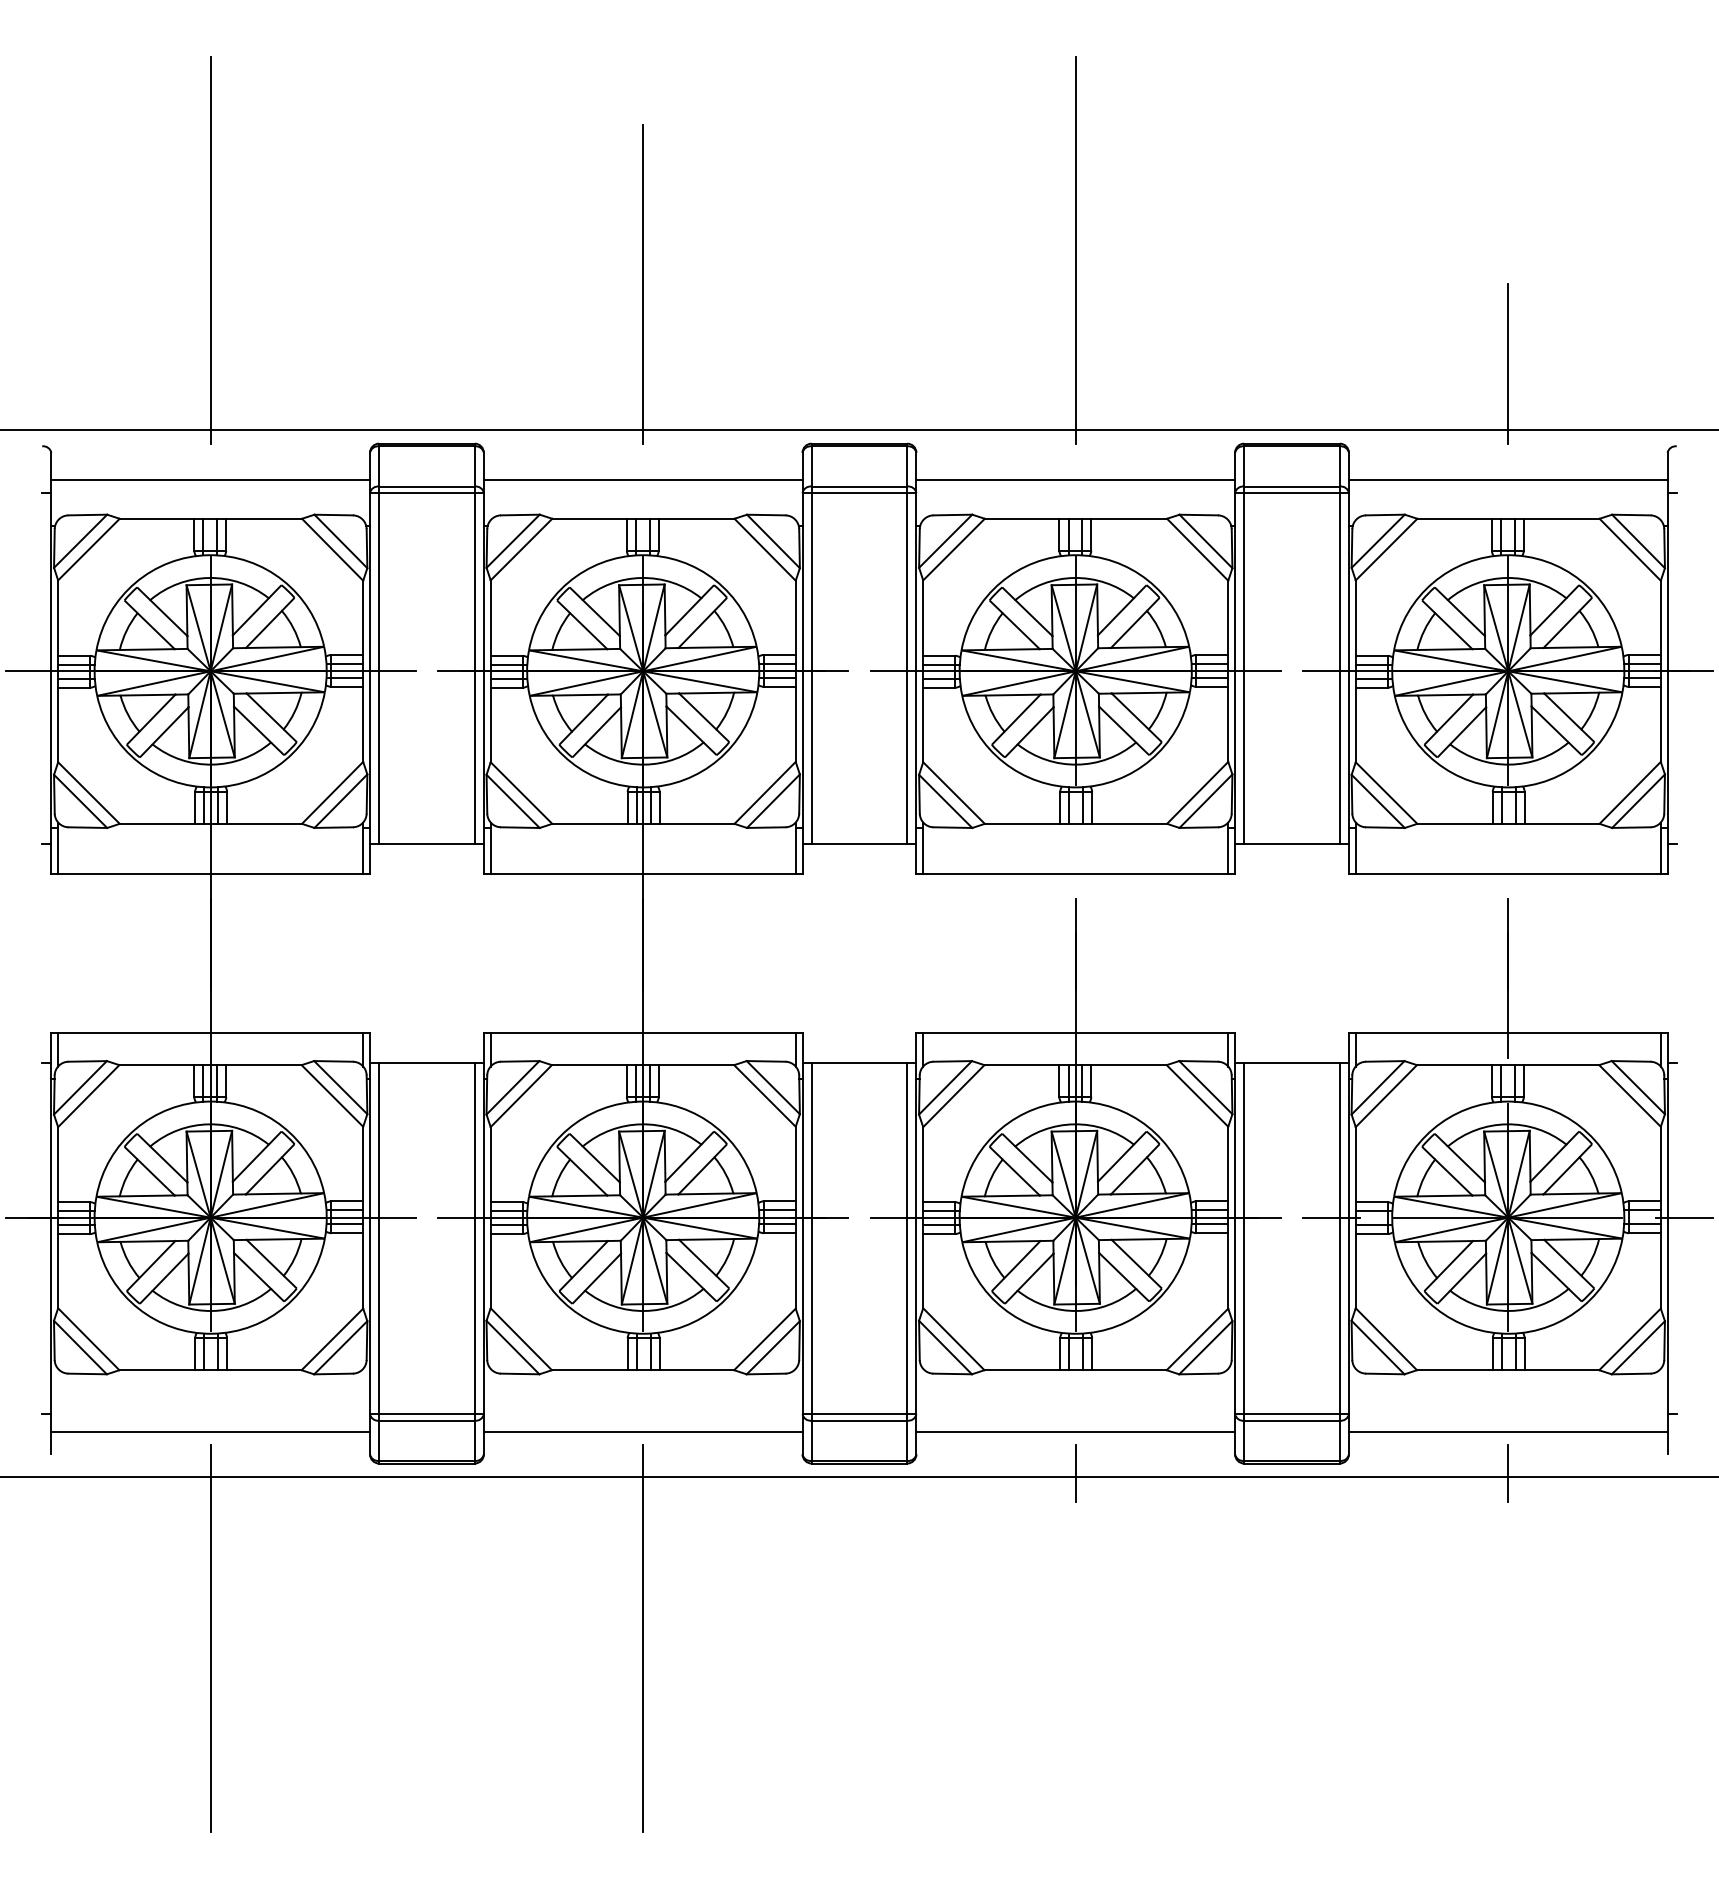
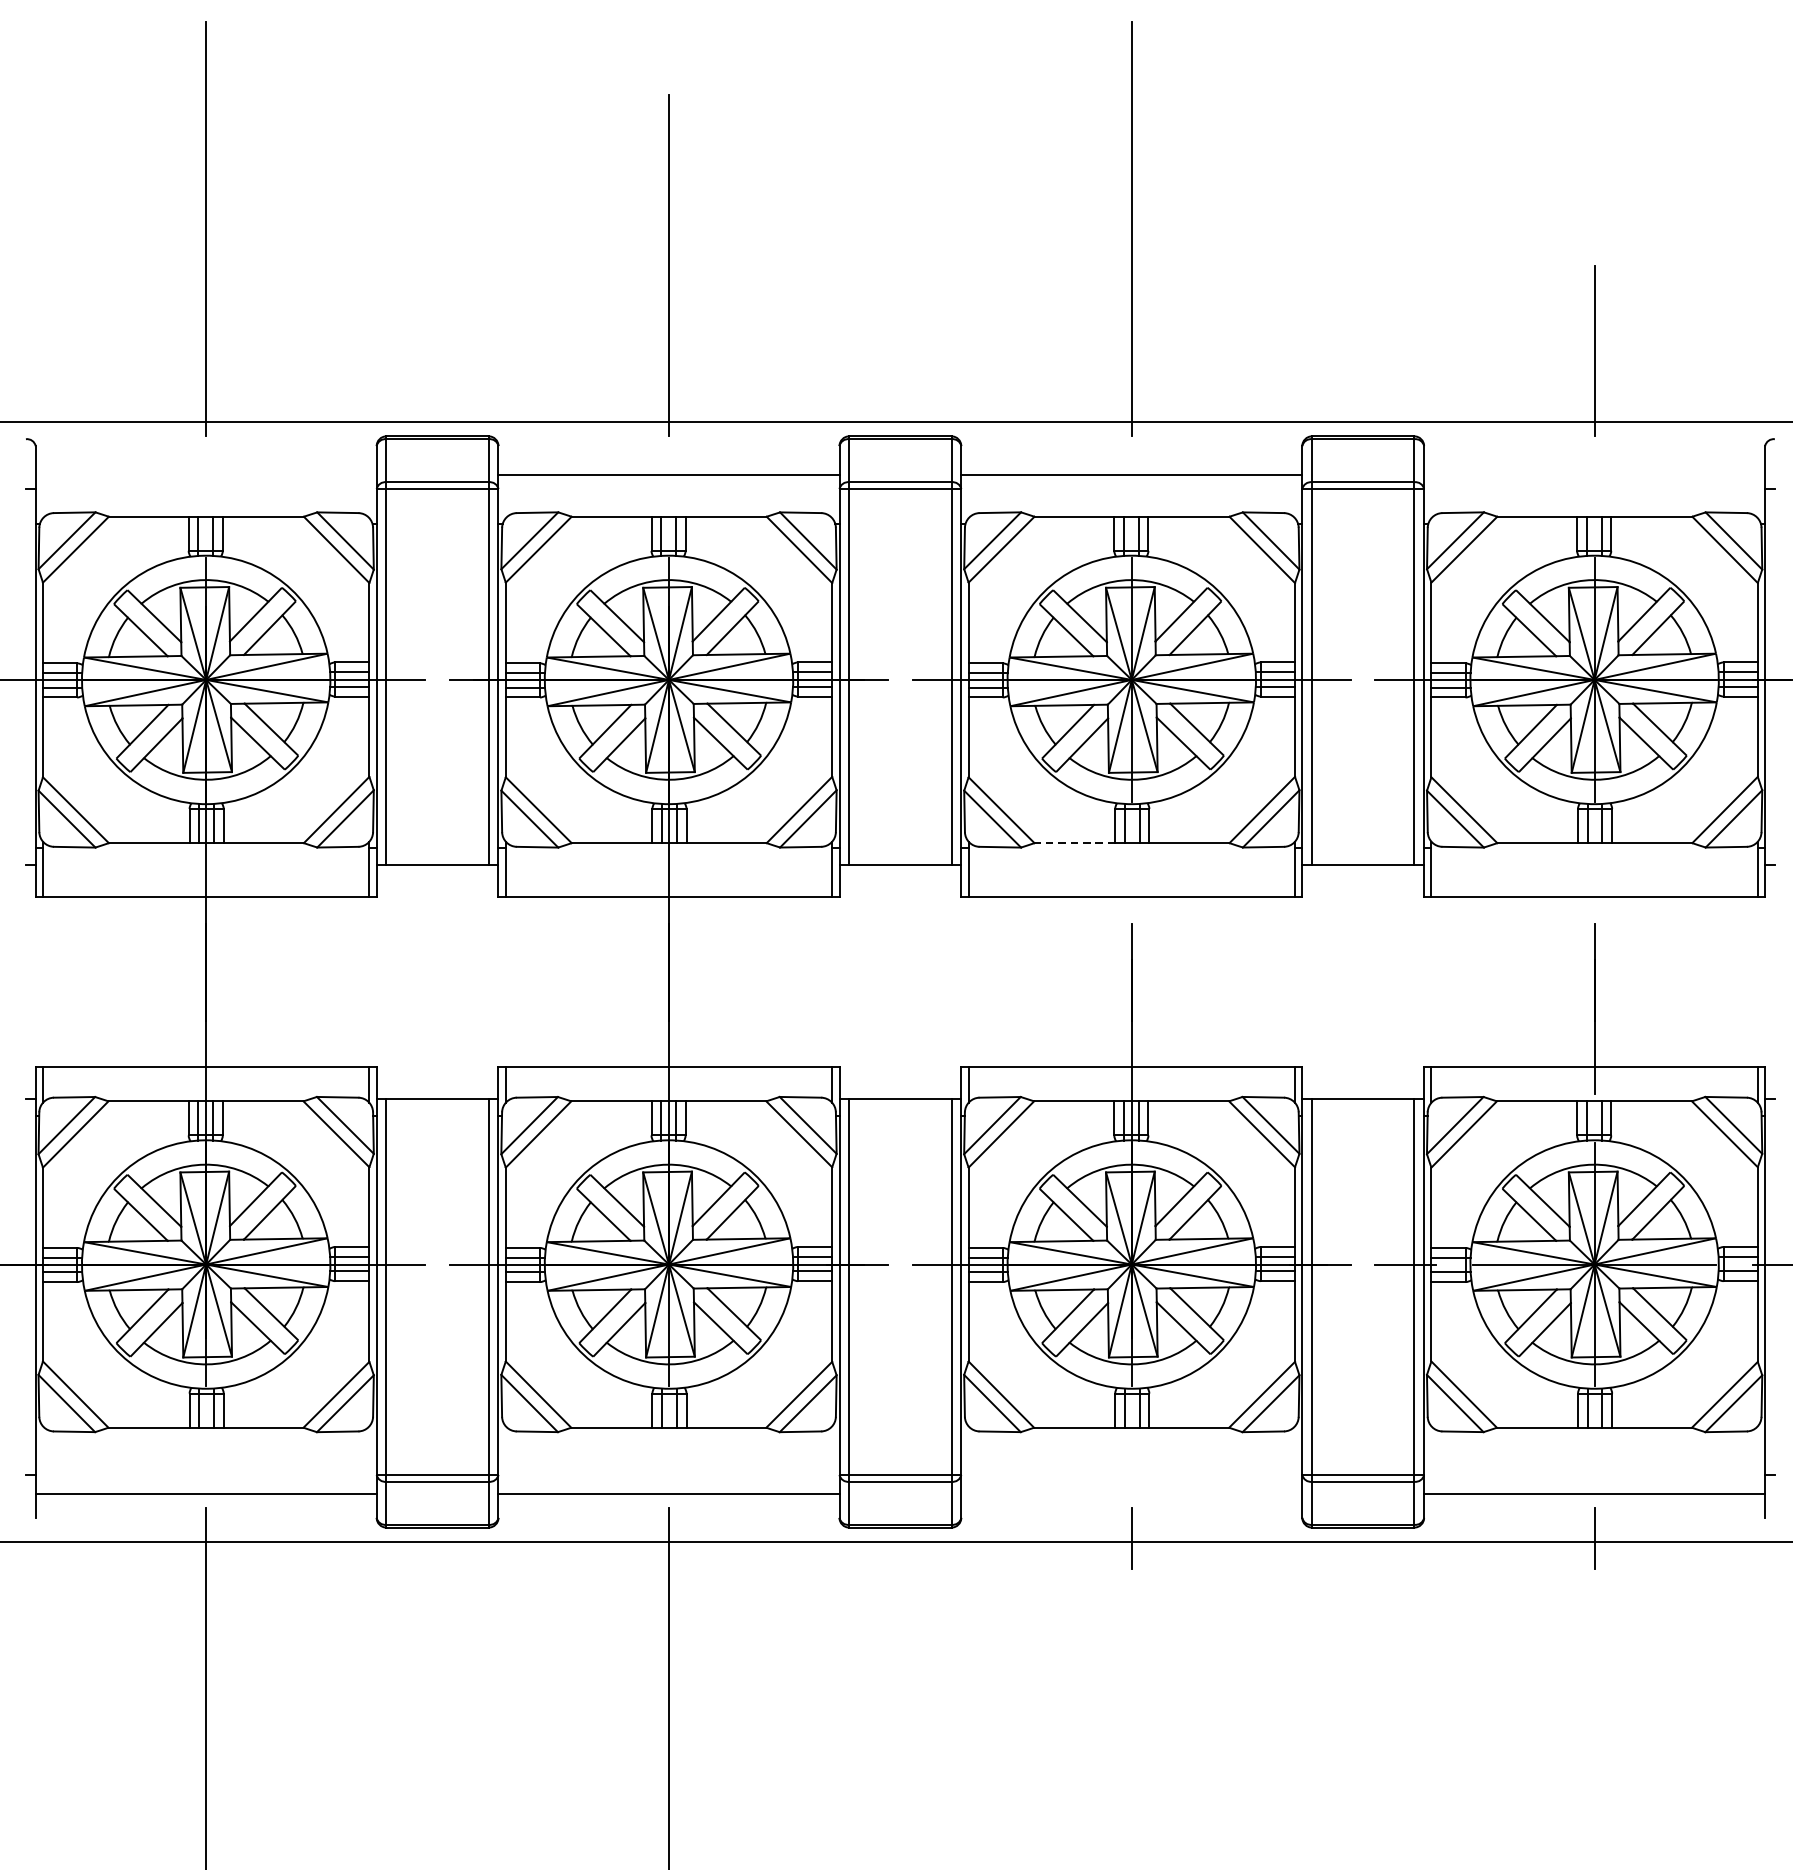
line: (210, 480) -> (205, 475), removed
line: (1507, 480) -> (1593, 475), removed
line: (1022, 823) -> (1074, 842), solid -> dashed
line: (1075, 1431) -> (1131, 1493), removed

